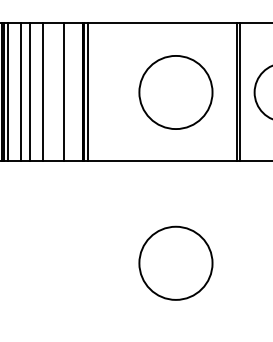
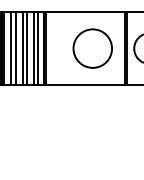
line: (50, 92) -> (26, 48), added
line: (72, 92) -> (38, 48), added
circle: (175, 263) -> (92, 138), removed

